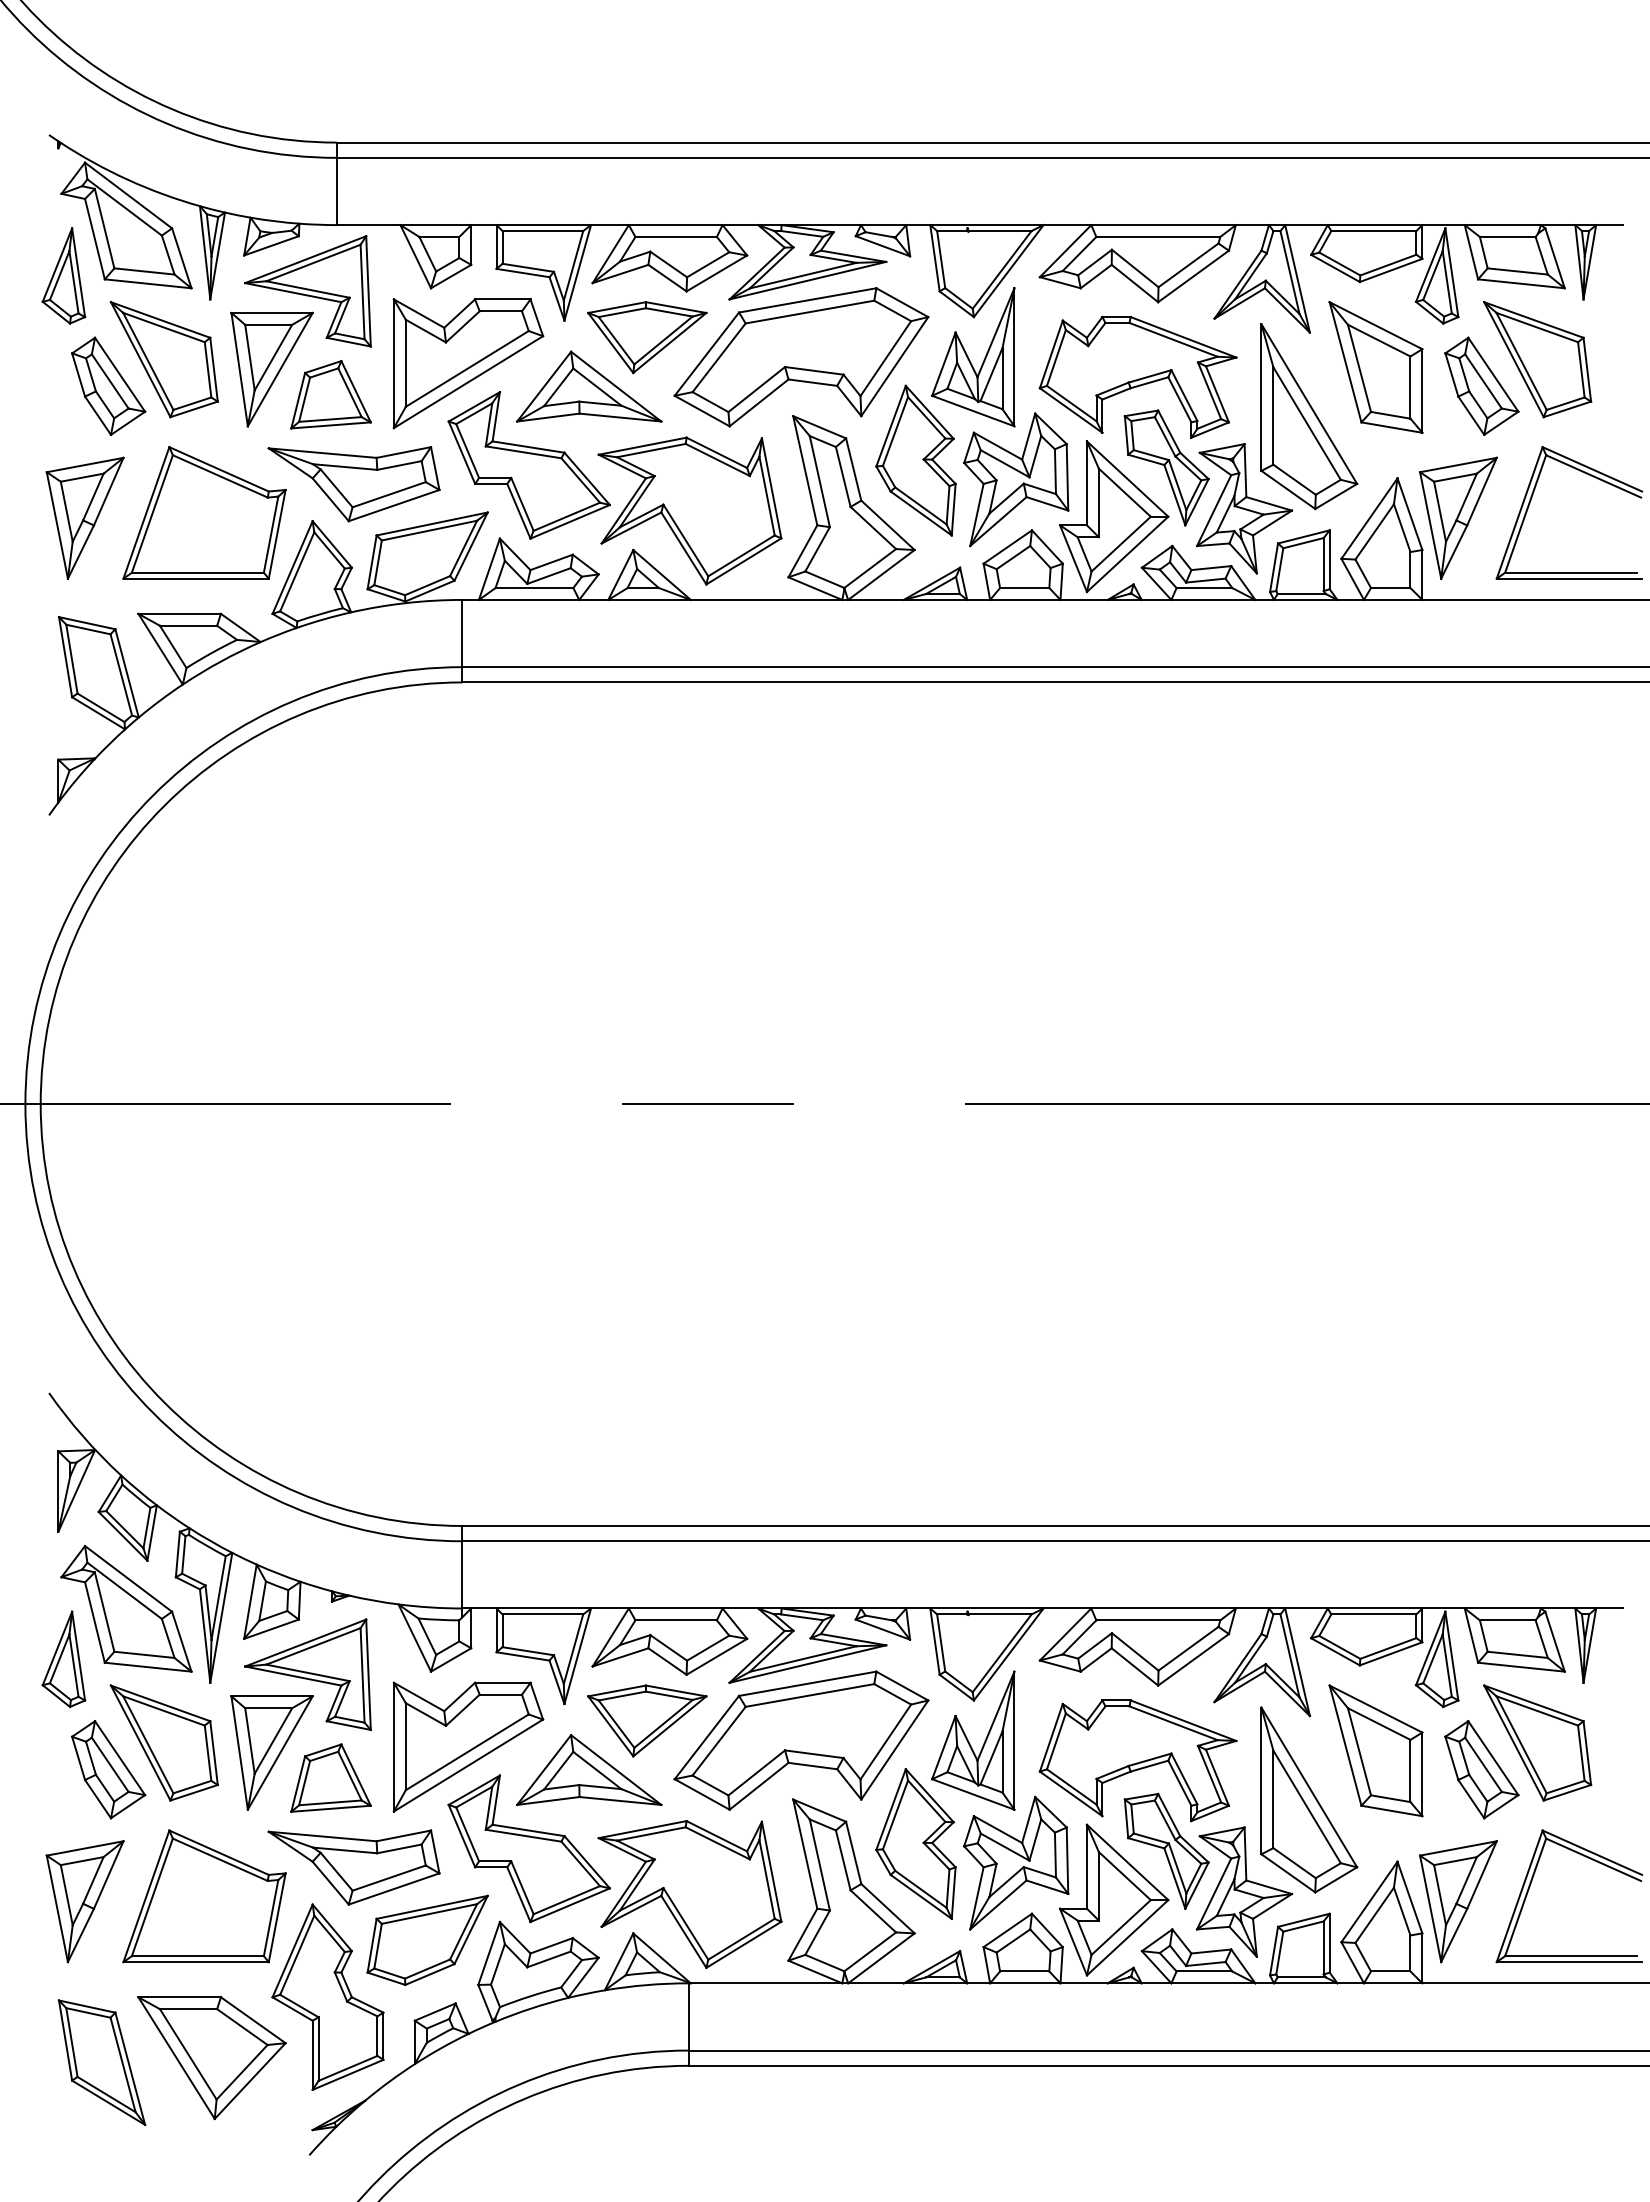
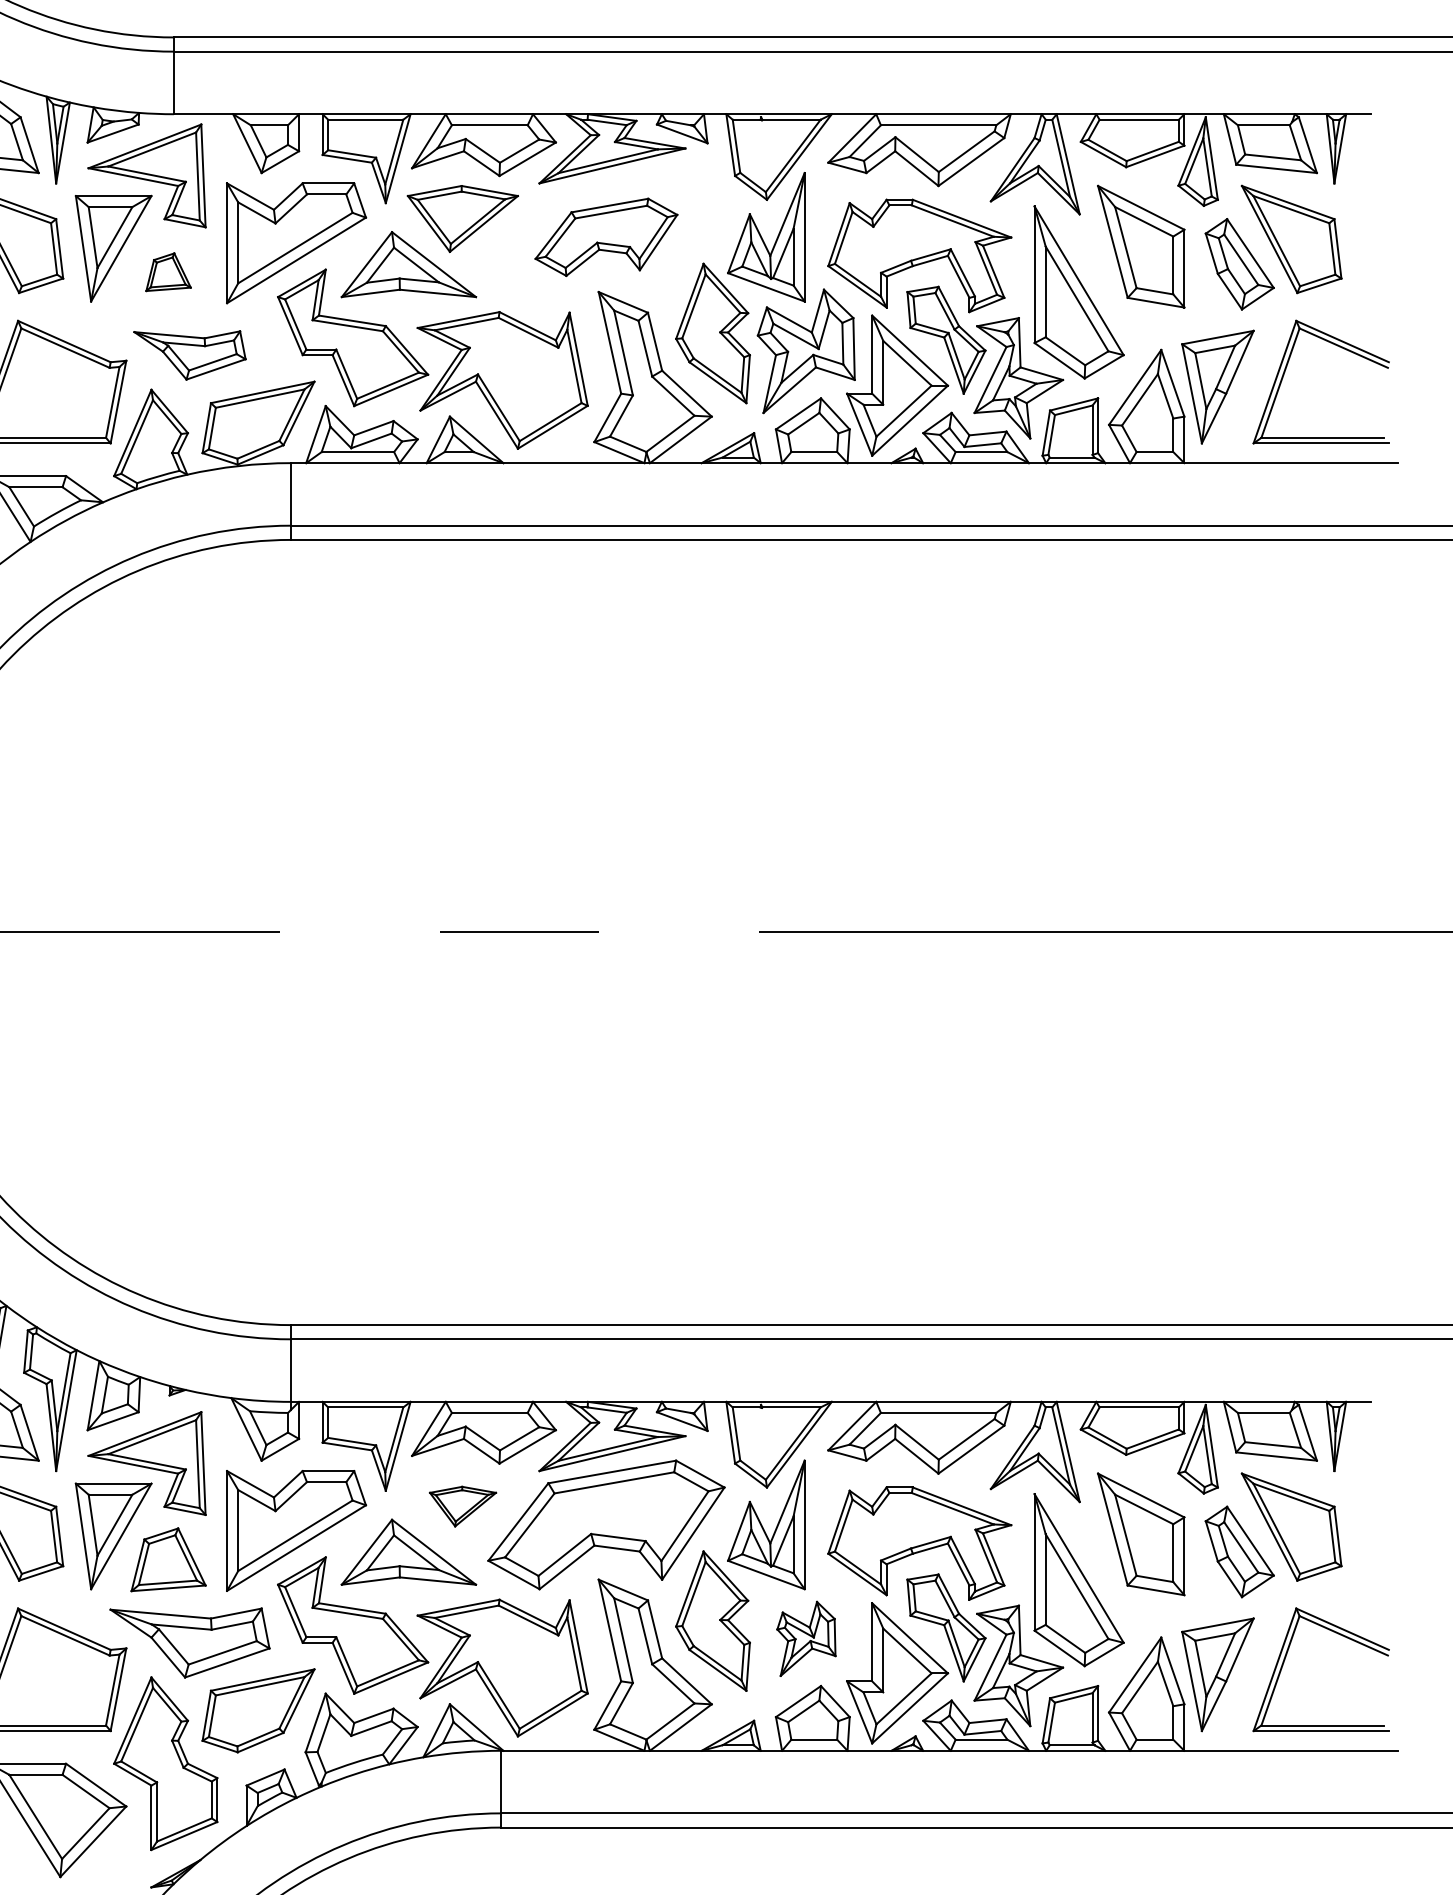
part: (801, 357) -> (606, 237), size x0.6
part: (330, 394) -> (168, 271), size x0.6
part: (353, 484) -> (189, 355), size x0.7
part: (647, 1720) -> (463, 1506), size x0.6
part: (1016, 1862) -> (806, 1638), size x0.6

